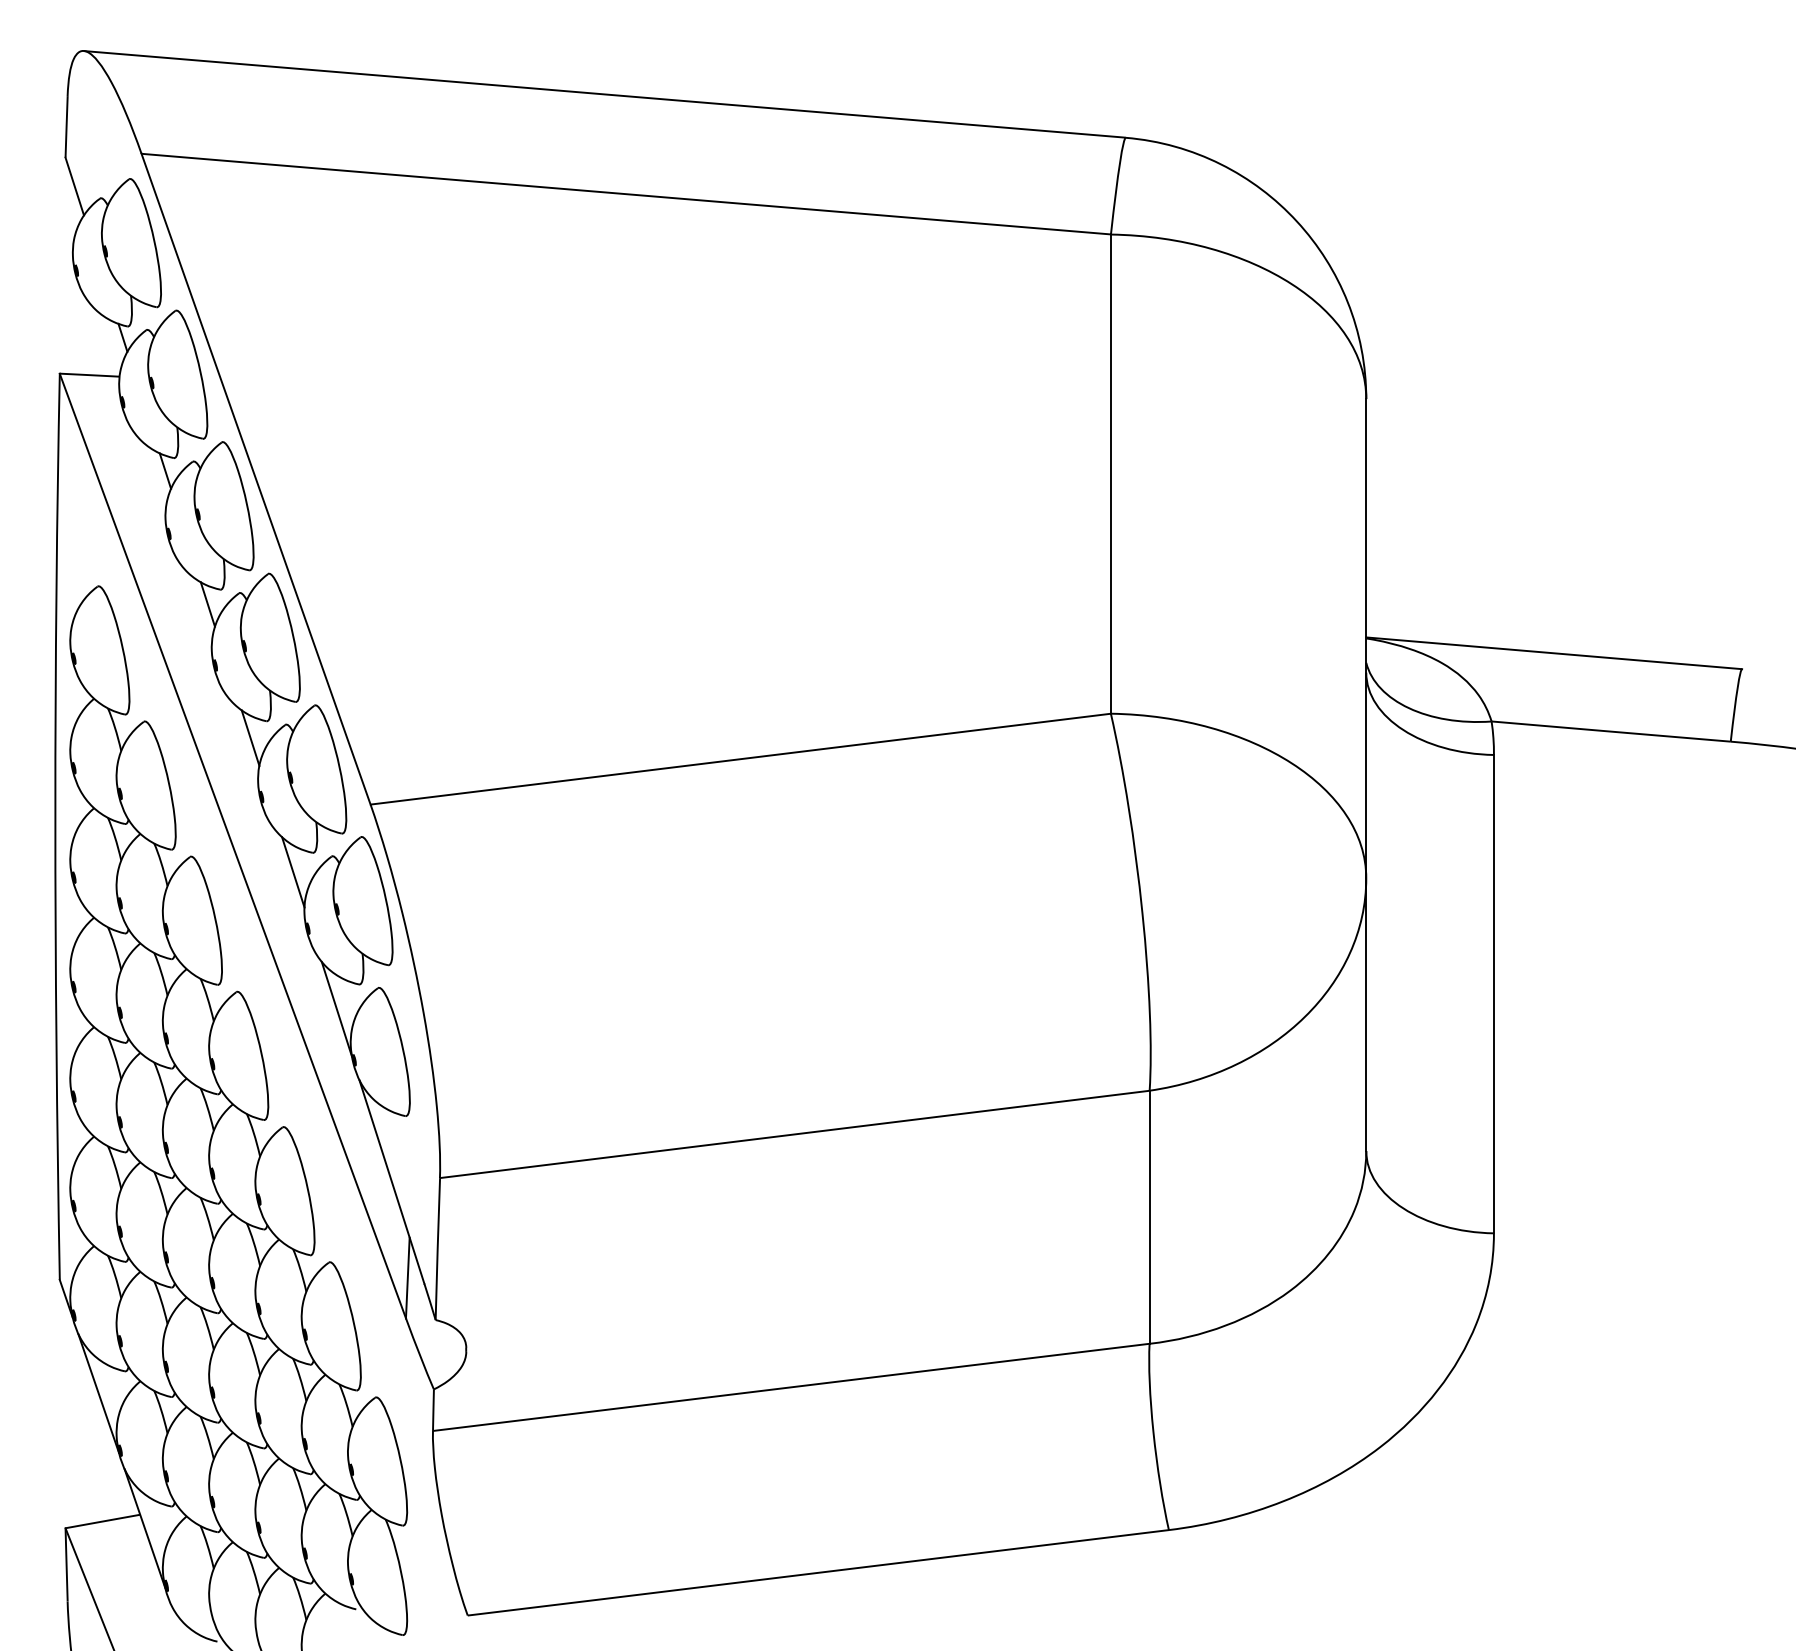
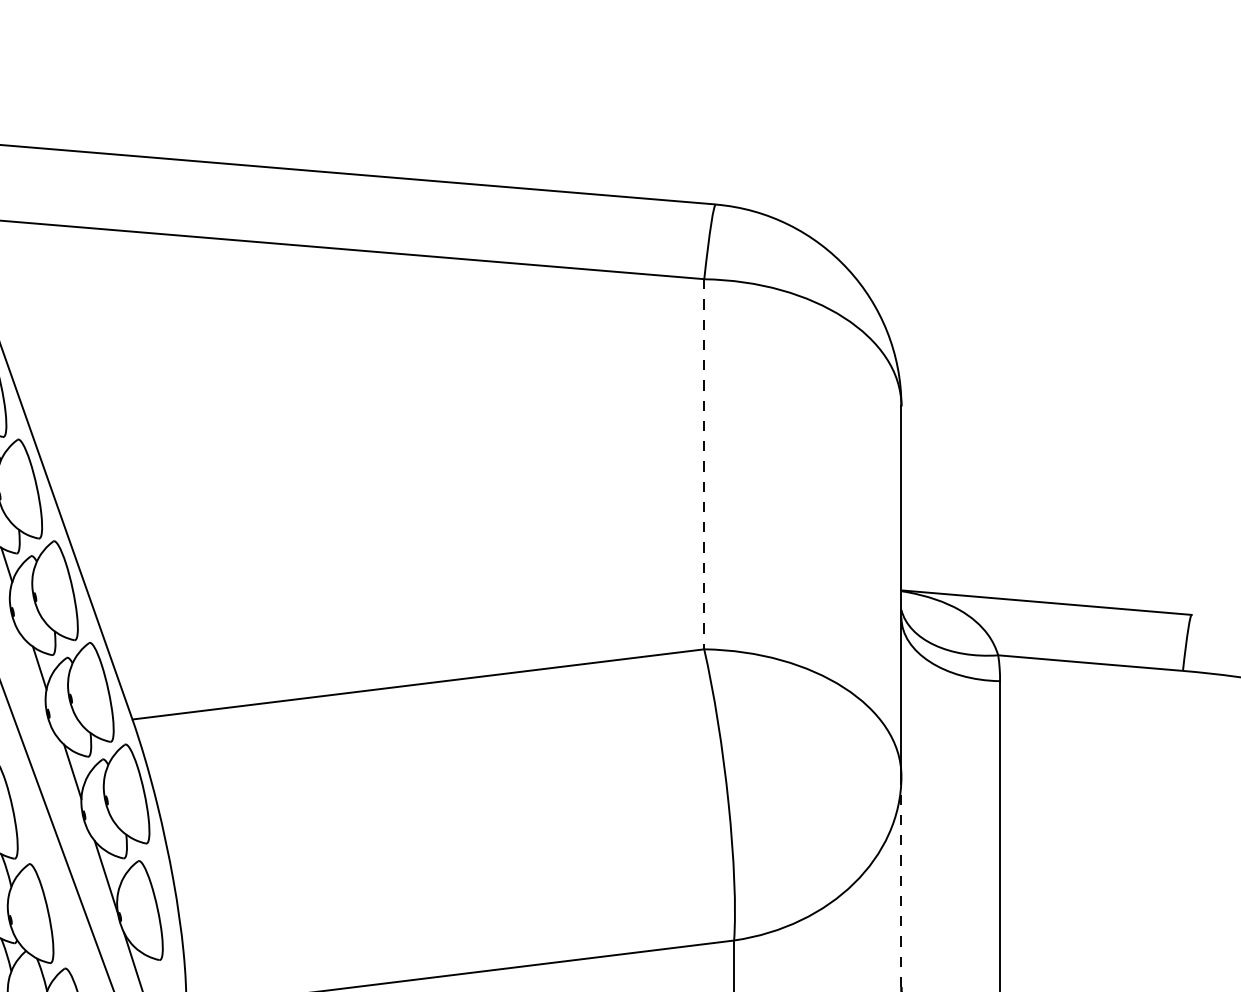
line: (1111, 474) -> (704, 464), solid -> dashed
line: (1366, 1014) -> (901, 881), solid -> dashed

